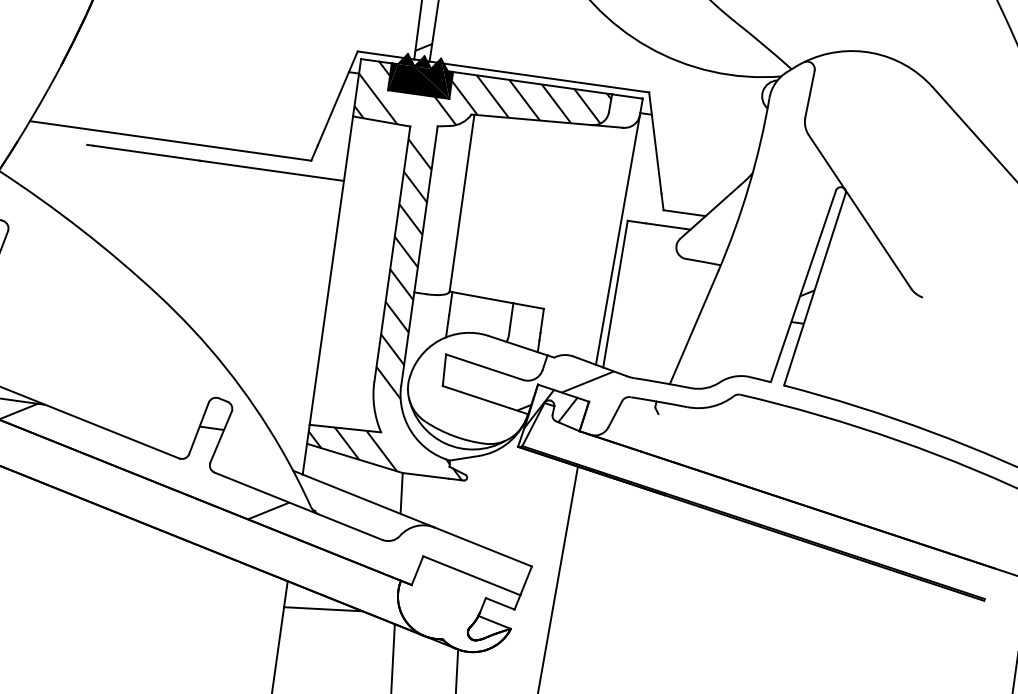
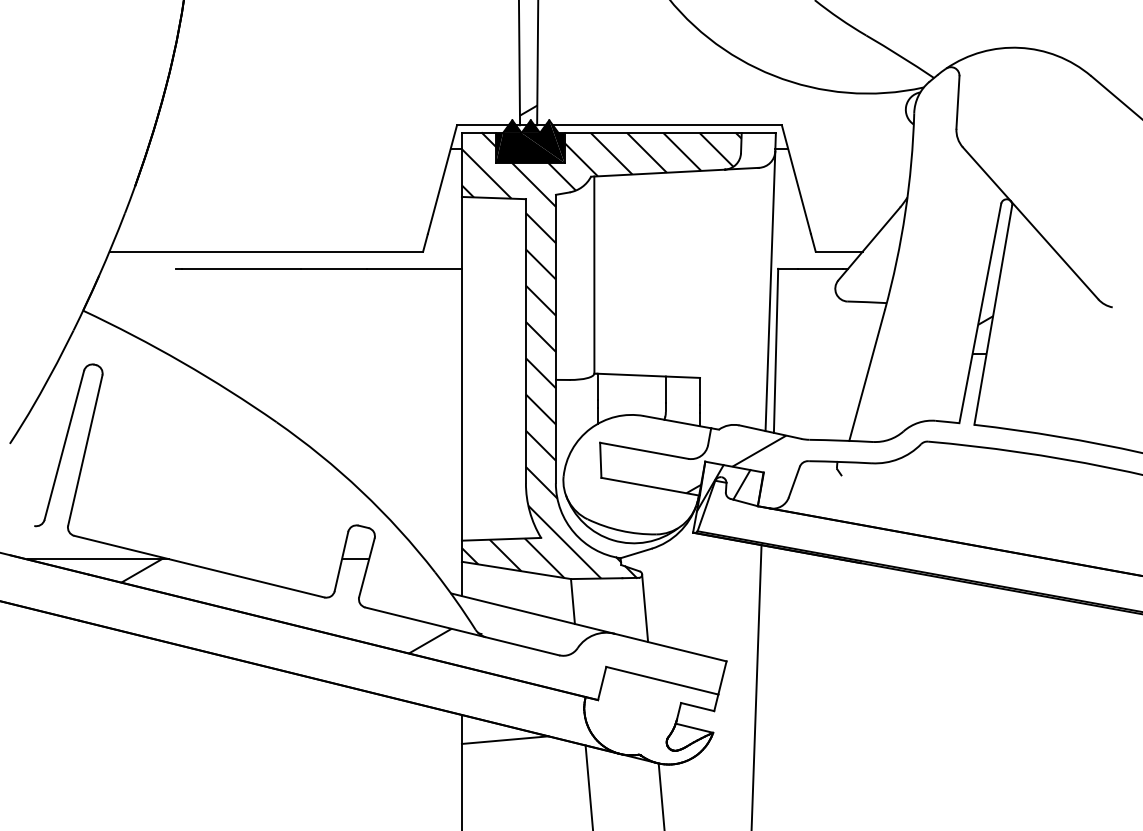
line: (418, 114) -> (533, 184), added
line: (401, 438) -> (564, 541), added
line: (465, 507) -> (645, 607), added

